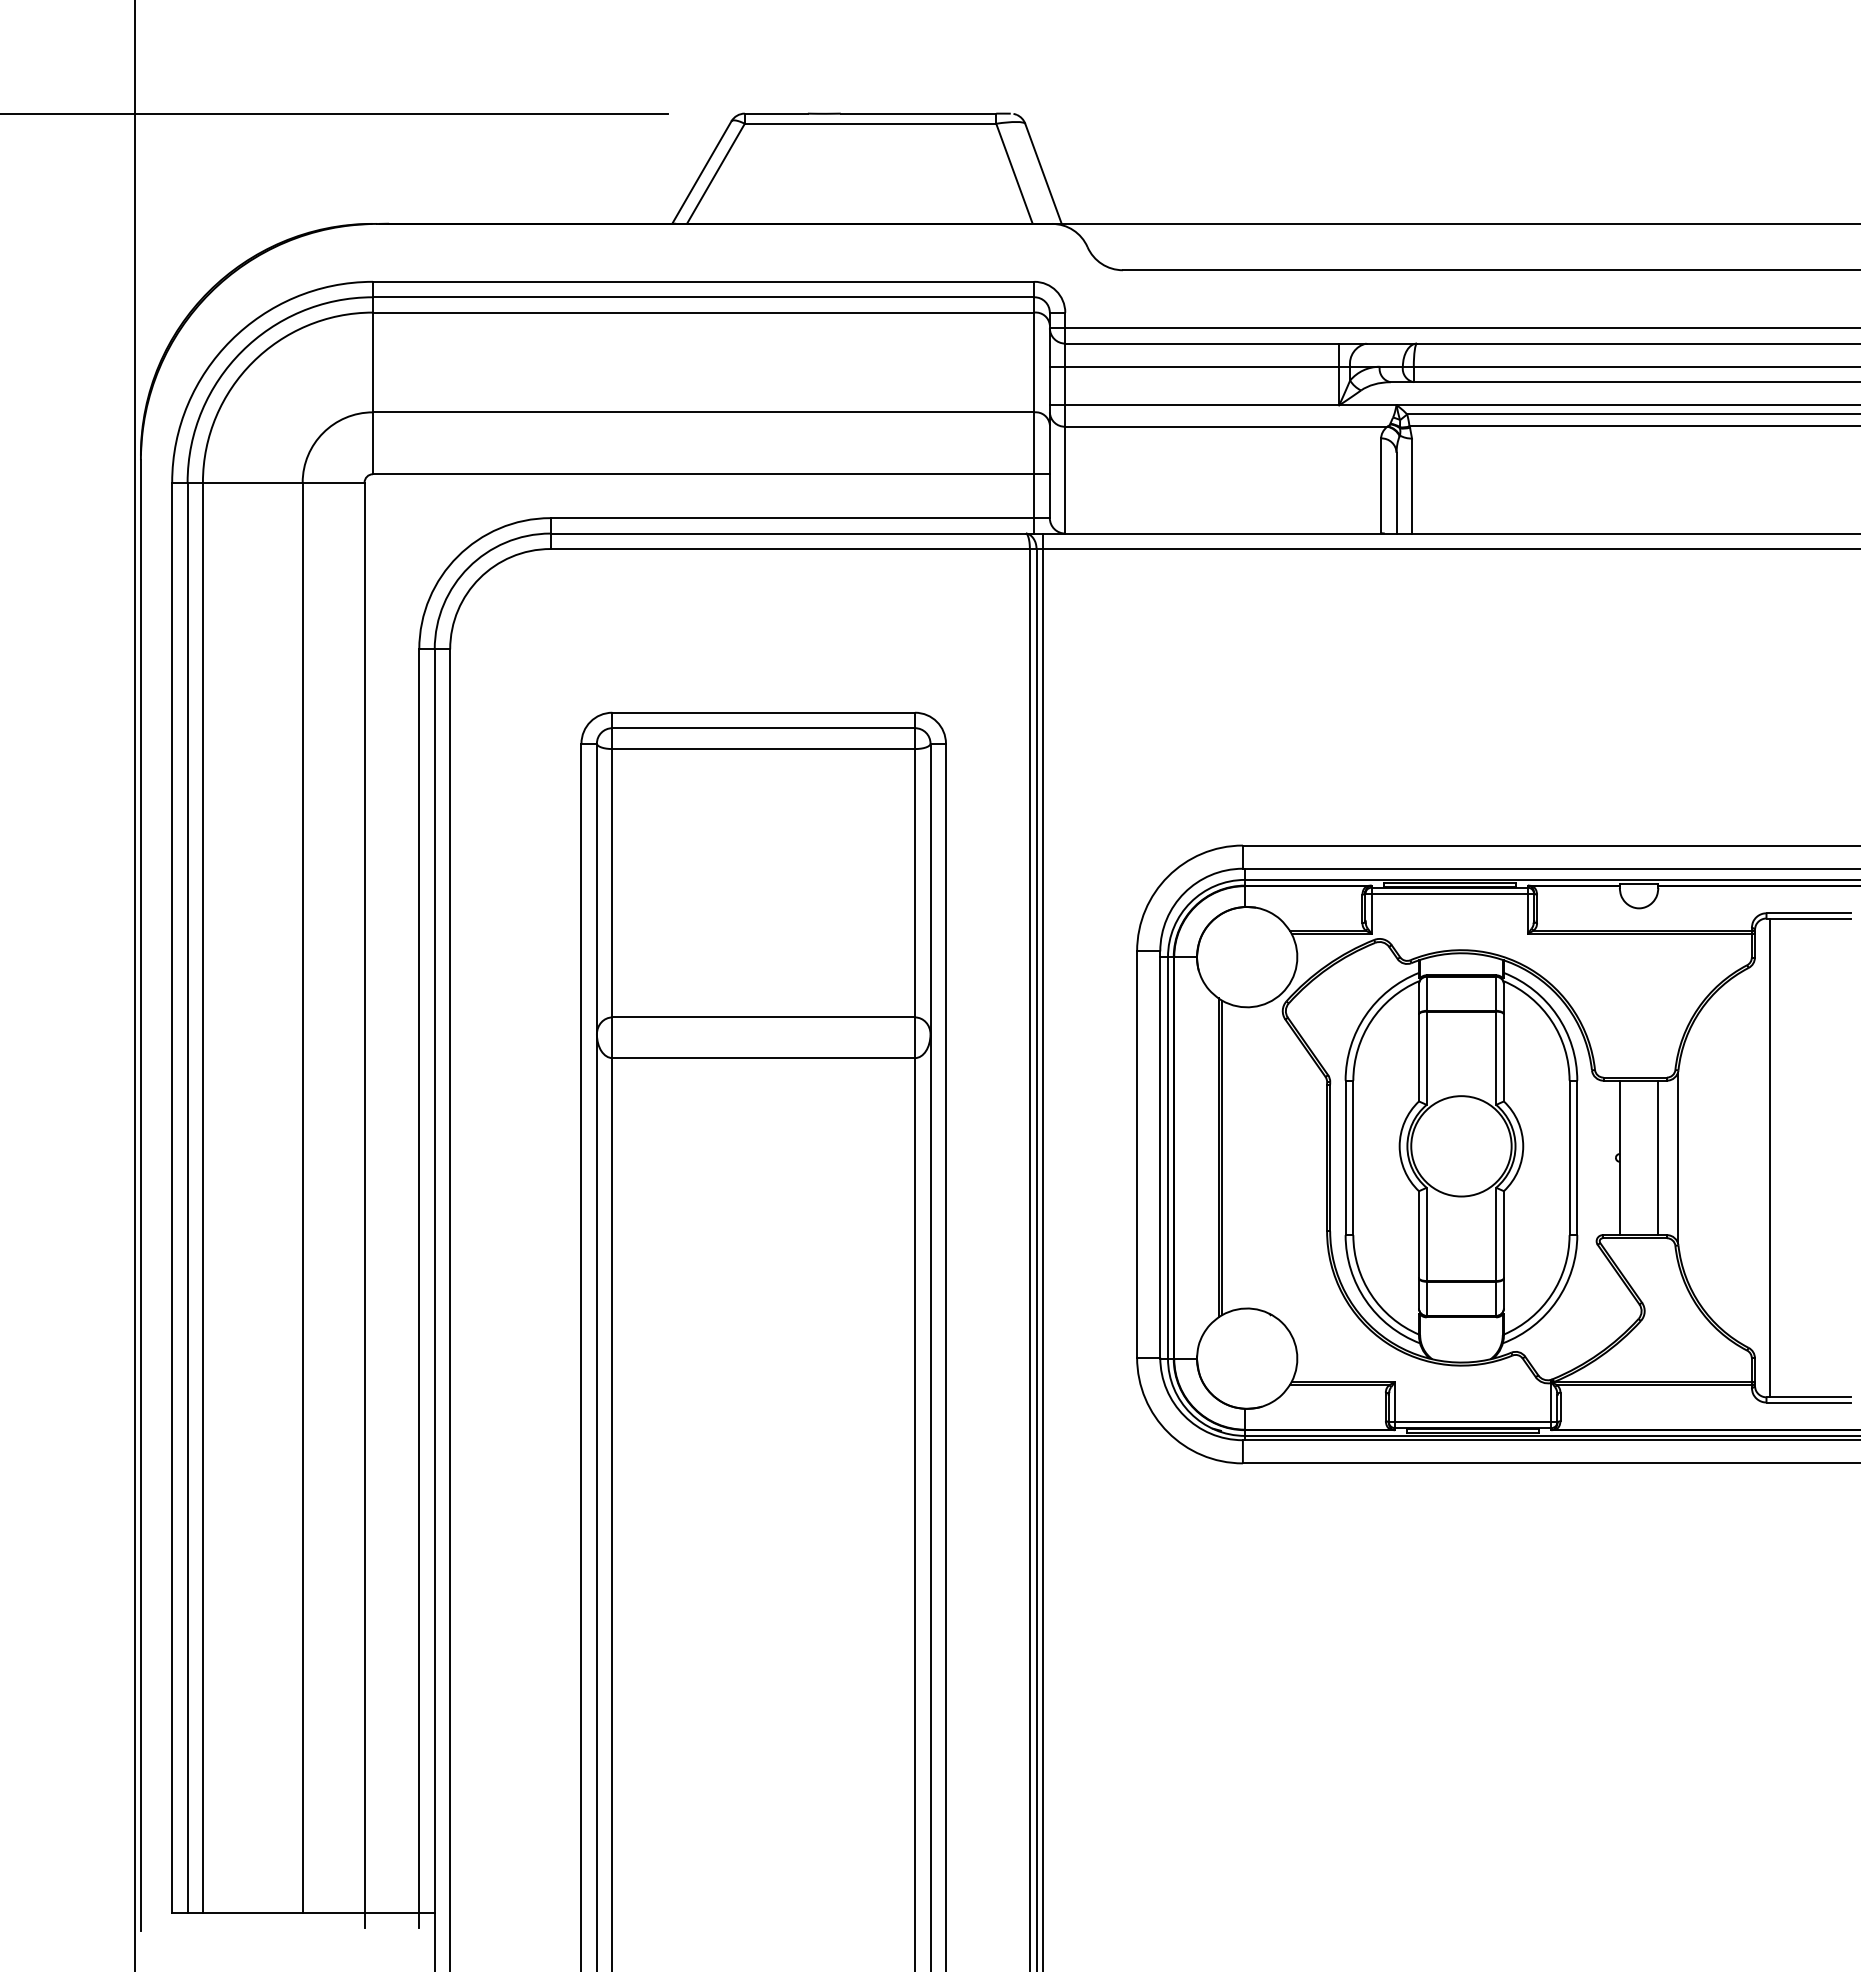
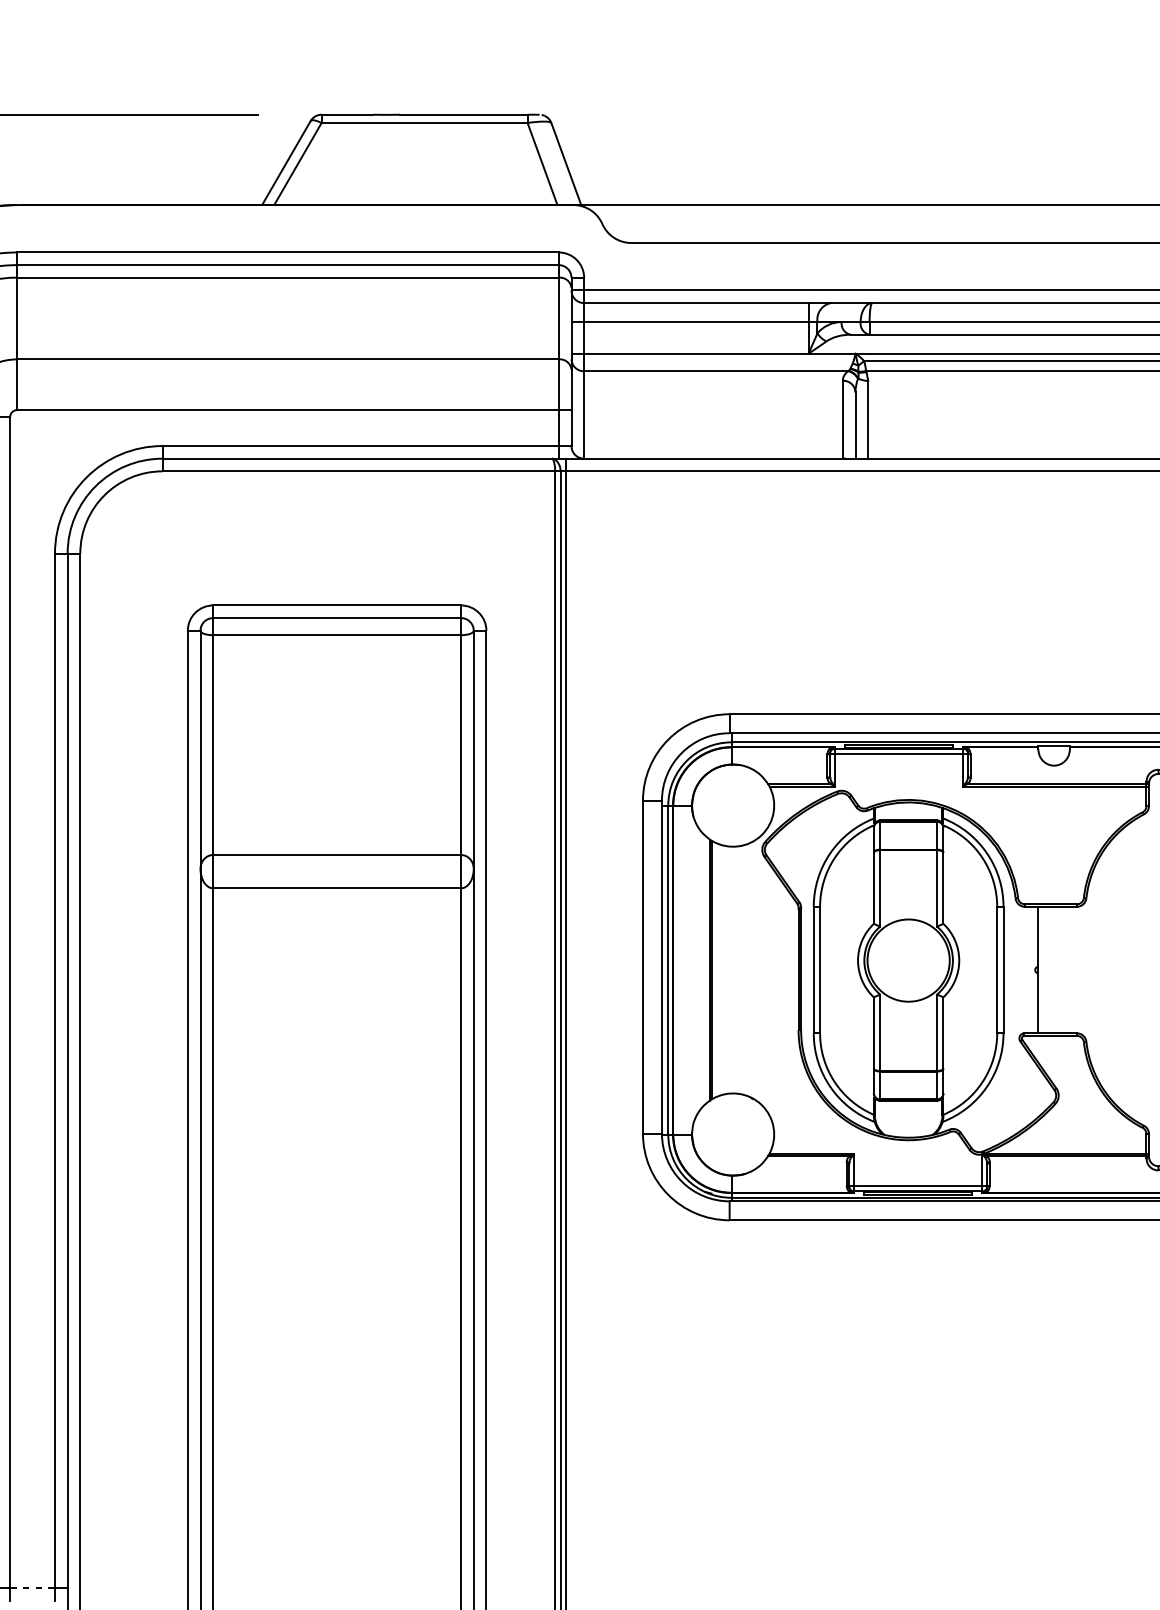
line: (1658, 1157) -> (1070, 969), removed
line: (1677, 1157) -> (1085, 969), removed
line: (392, 1912) -> (33, 1588), solid -> dashed

